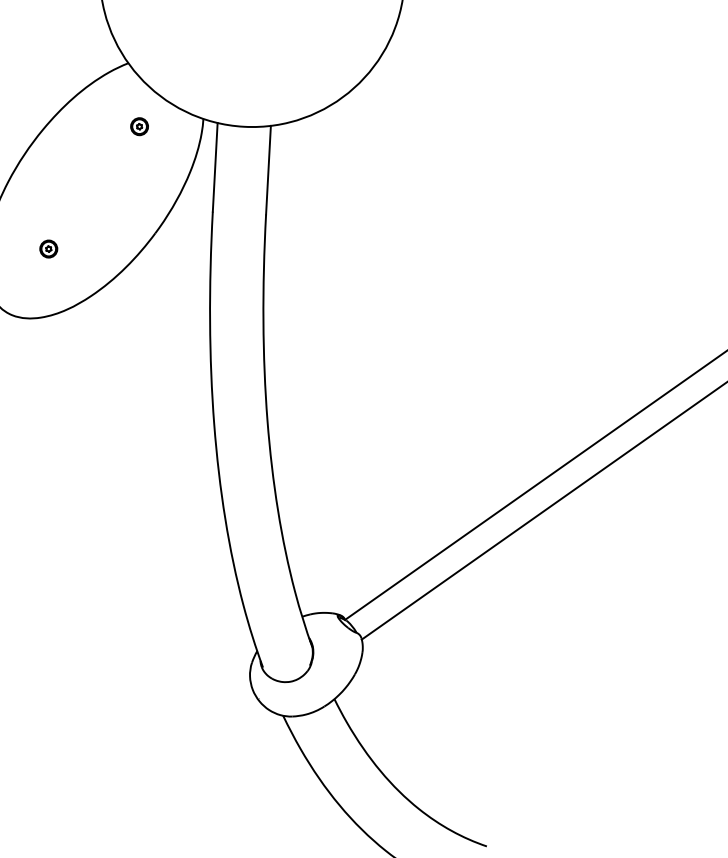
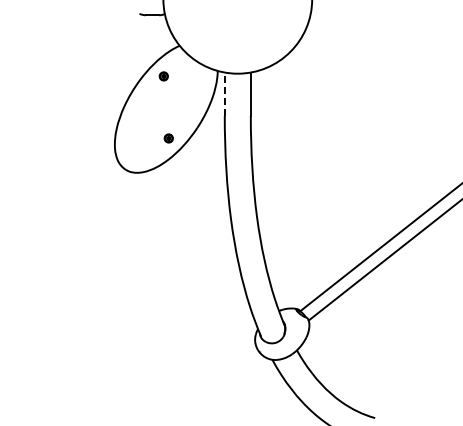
part: (138, 126) -> (163, 76), moved
line: (214, 167) -> (224, 94), solid -> dashed
part: (48, 249) -> (168, 138), moved

